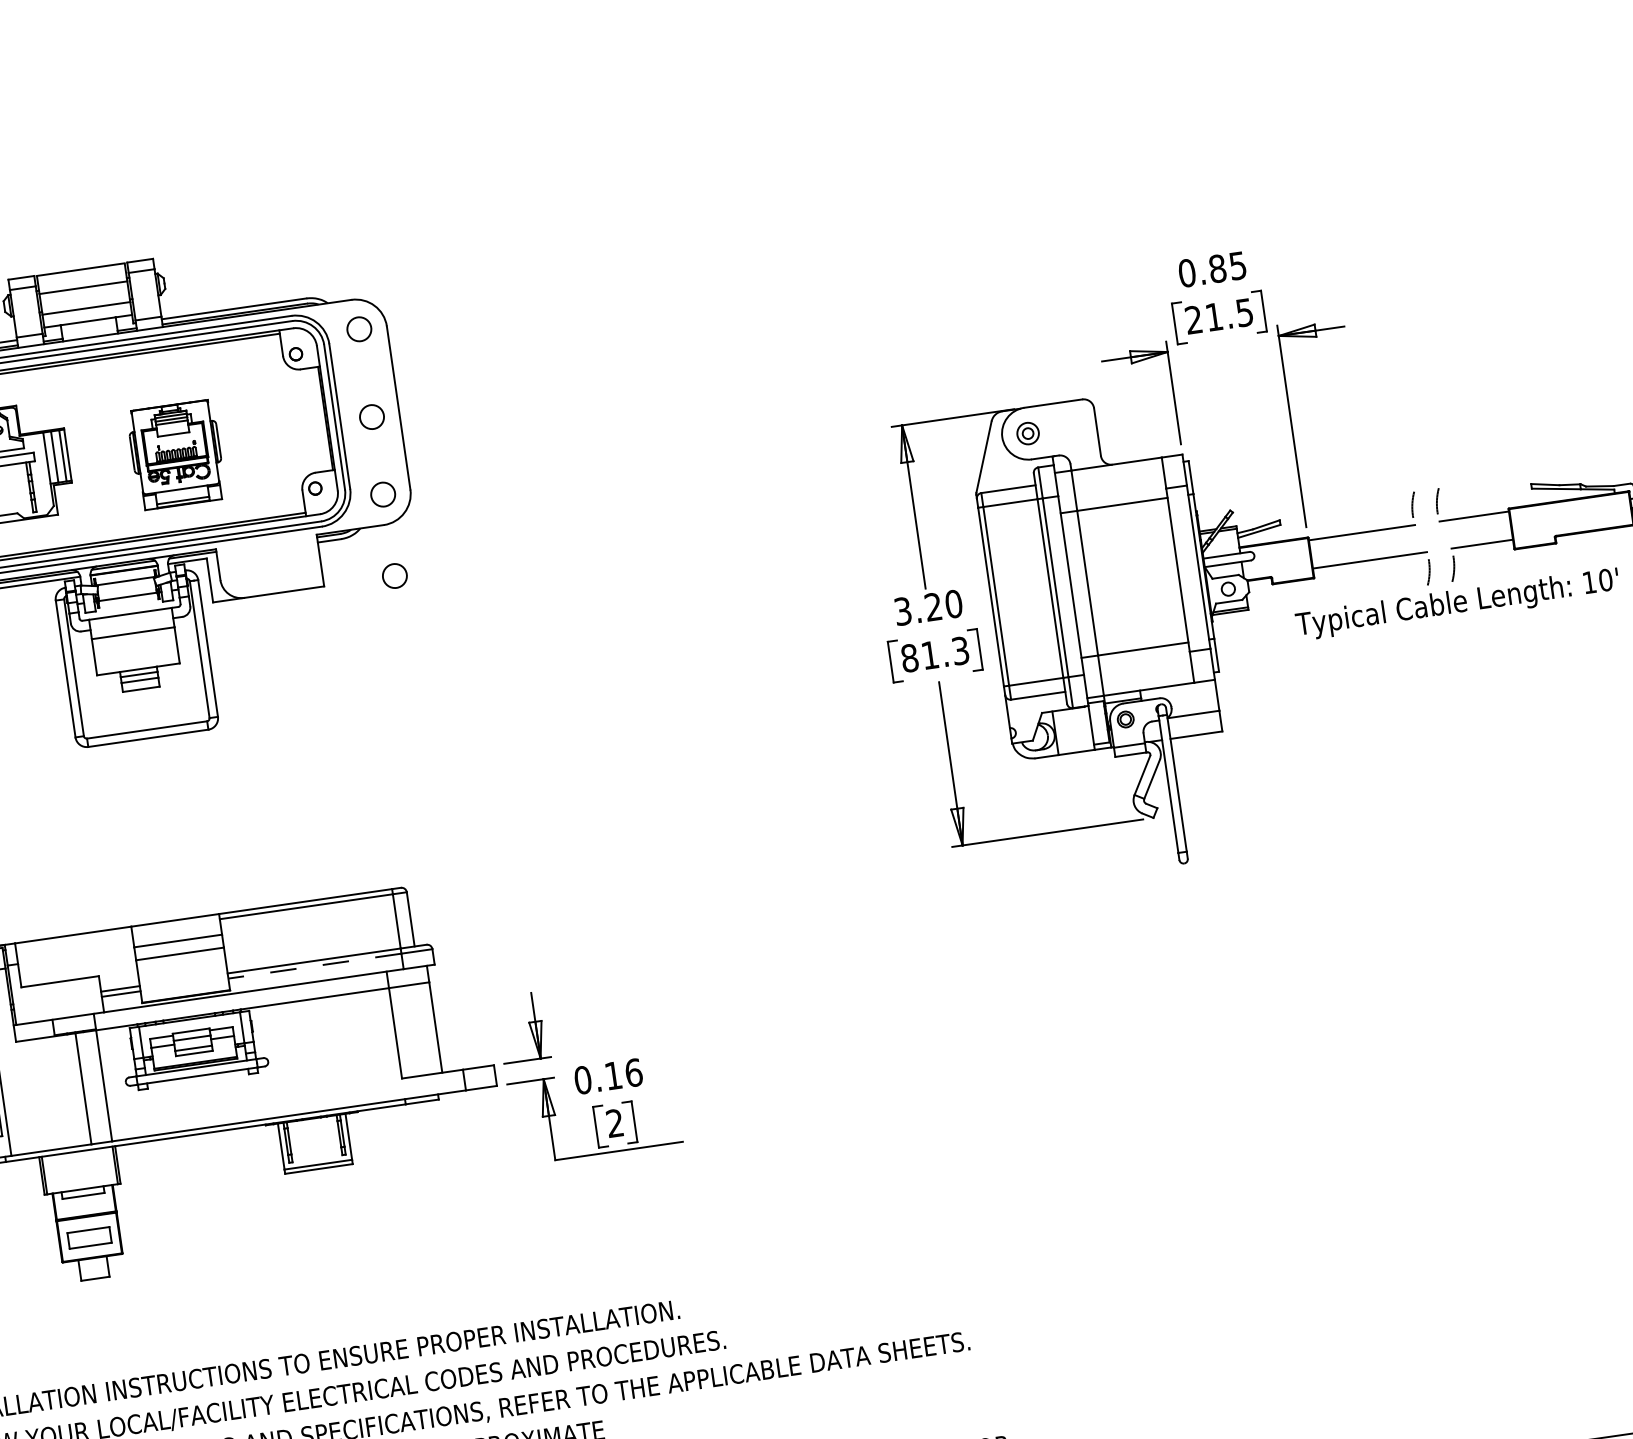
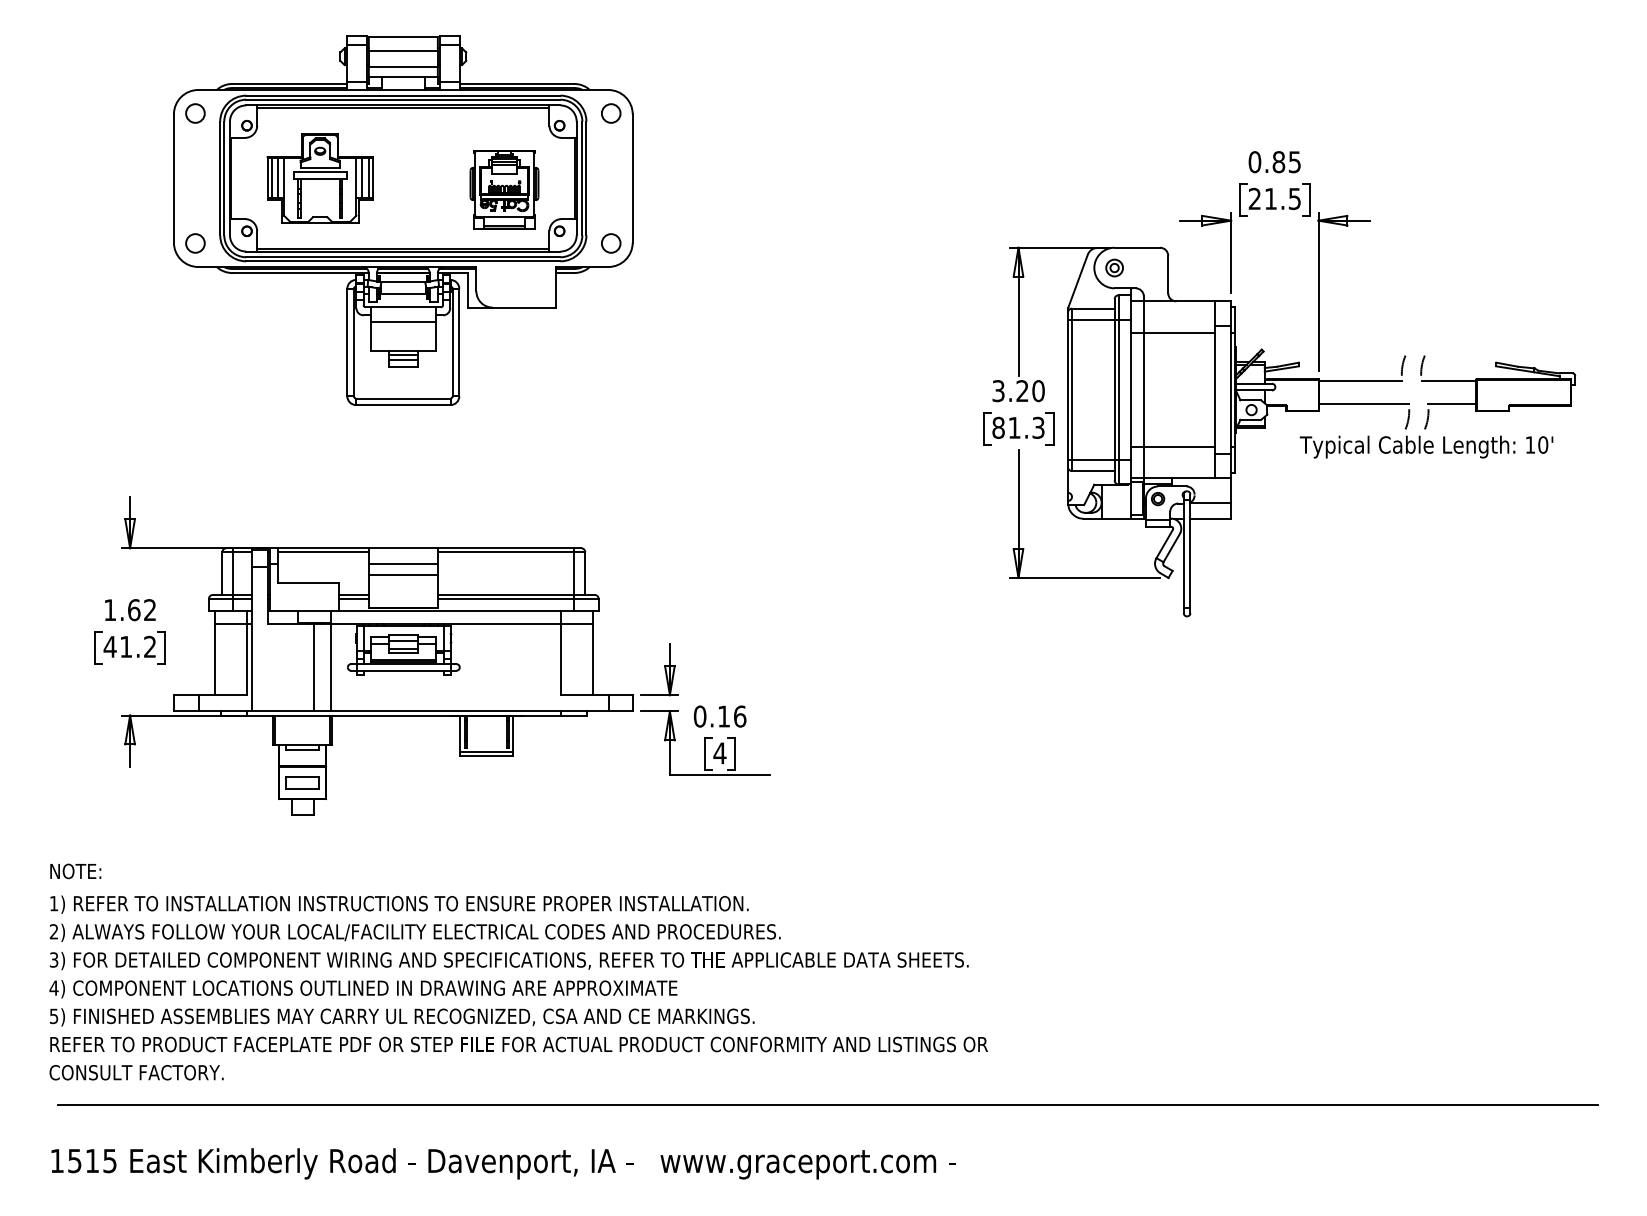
circle: (372, 417) -> (611, 182), removed
part: (176, 454) -> (504, 189), moved
circle: (395, 576) -> (611, 307), removed
line: (73, 940) -> (323, 552), added
line: (313, 966) -> (505, 599), dashed -> solid
text: (614, 1123) -> (719, 753), 2 -> 4

